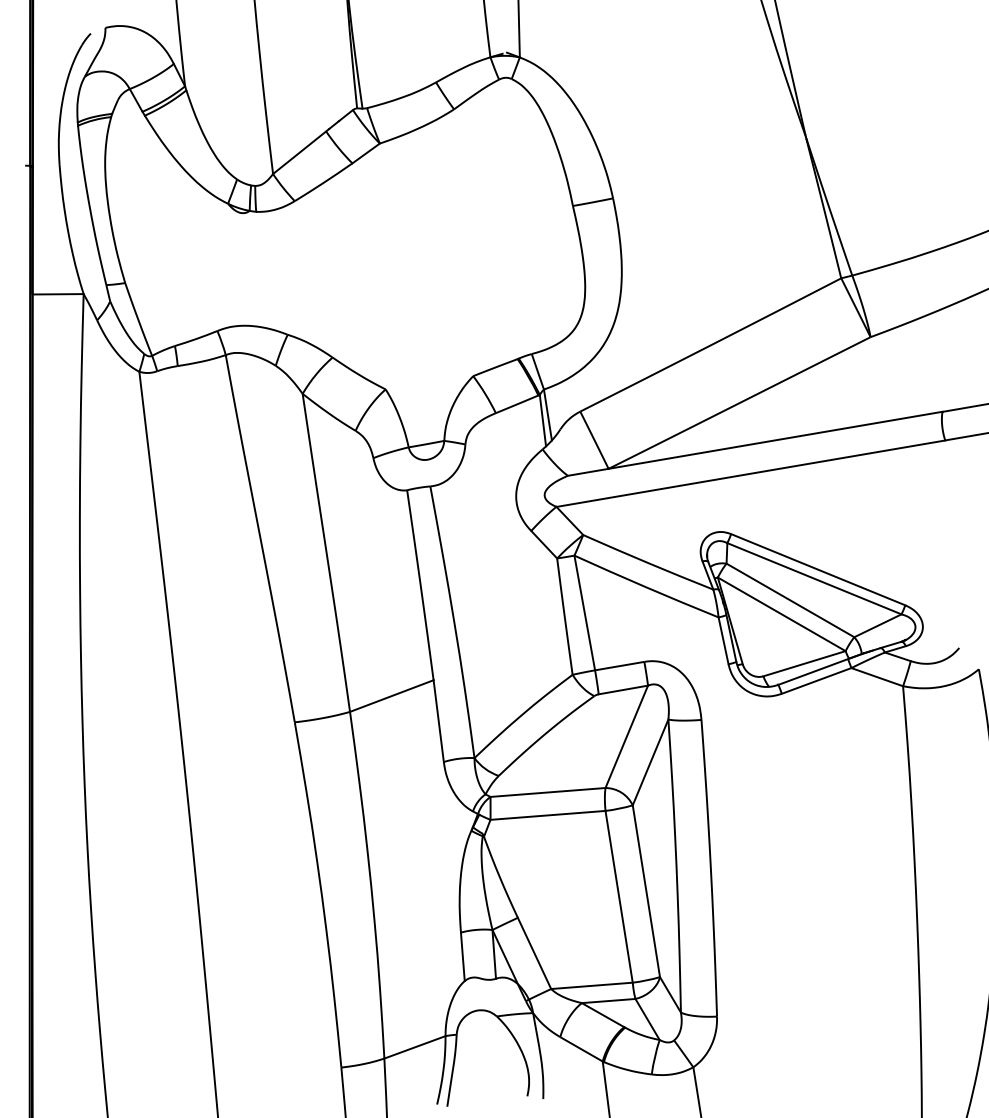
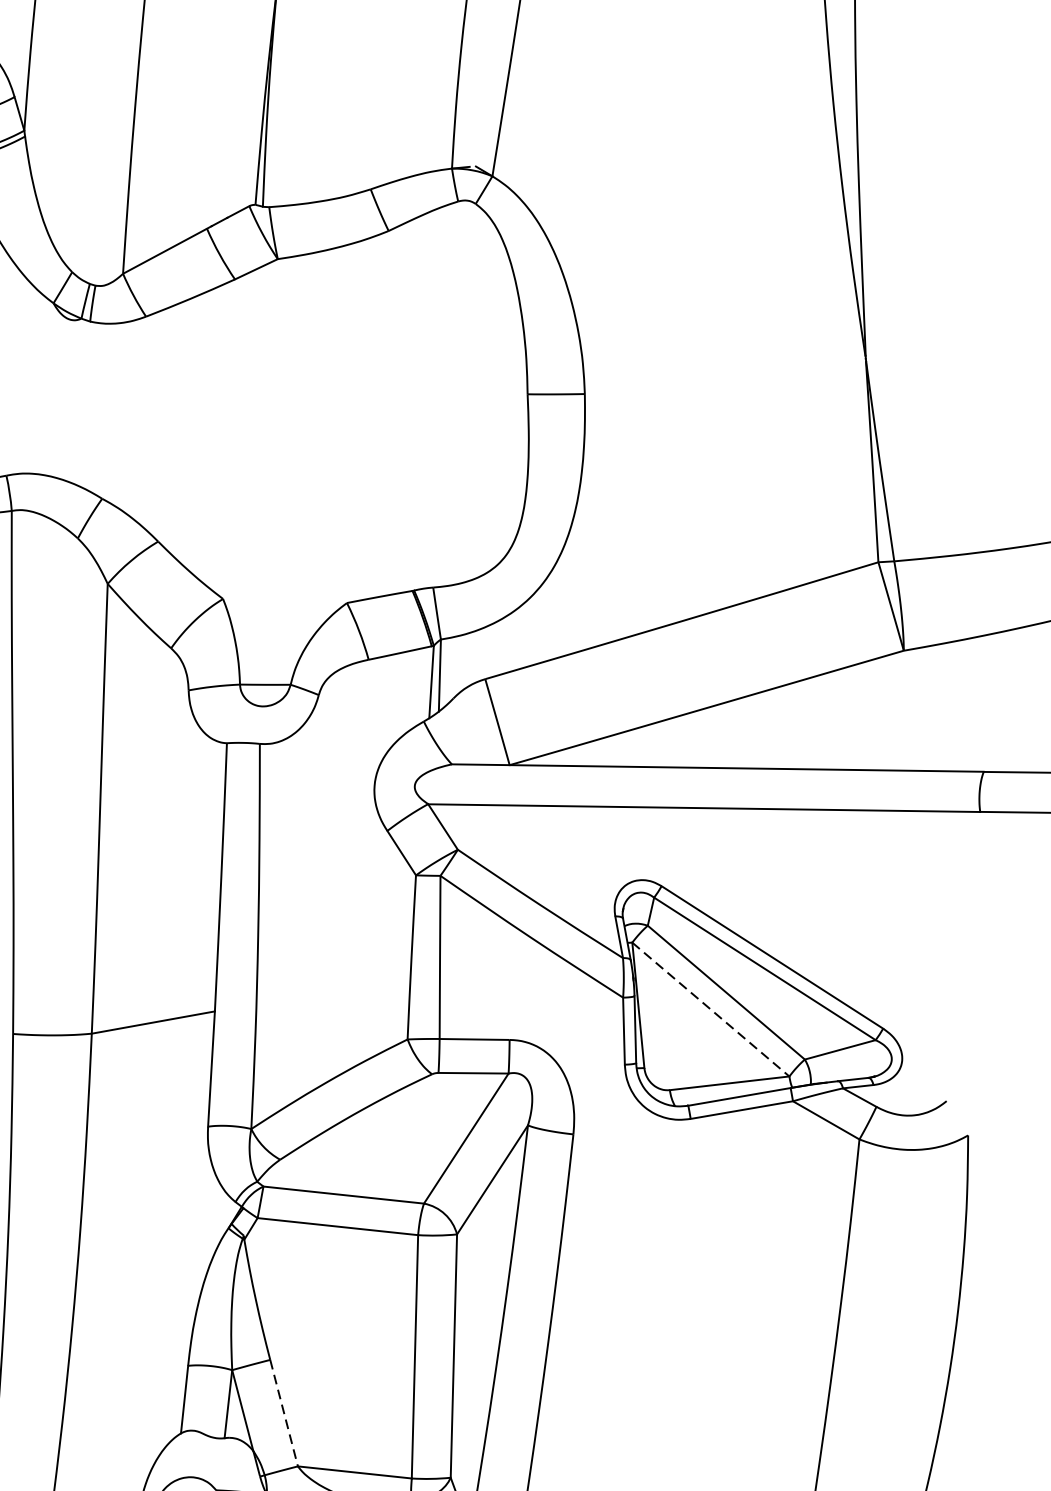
line: (781, 614) -> (710, 1009), solid -> dashed
line: (534, 953) -> (284, 1413), solid -> dashed

